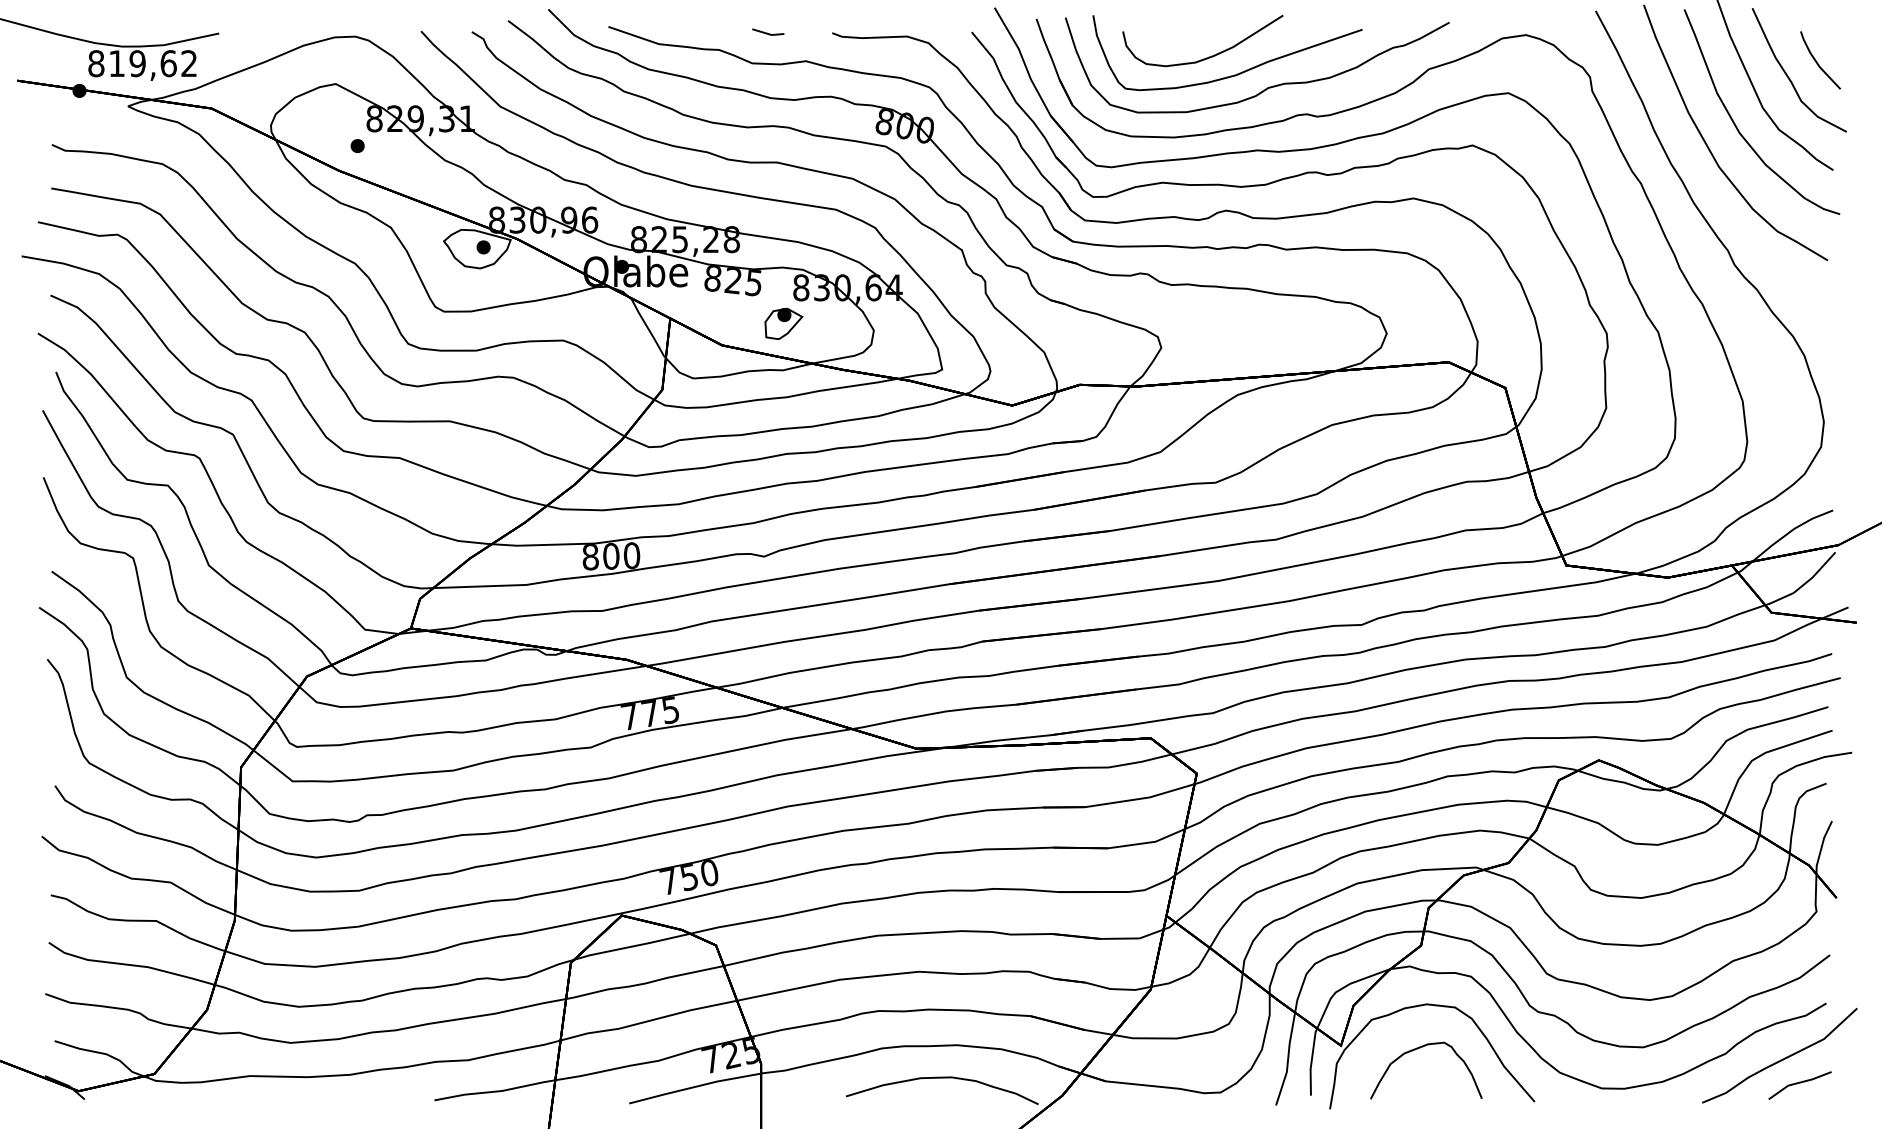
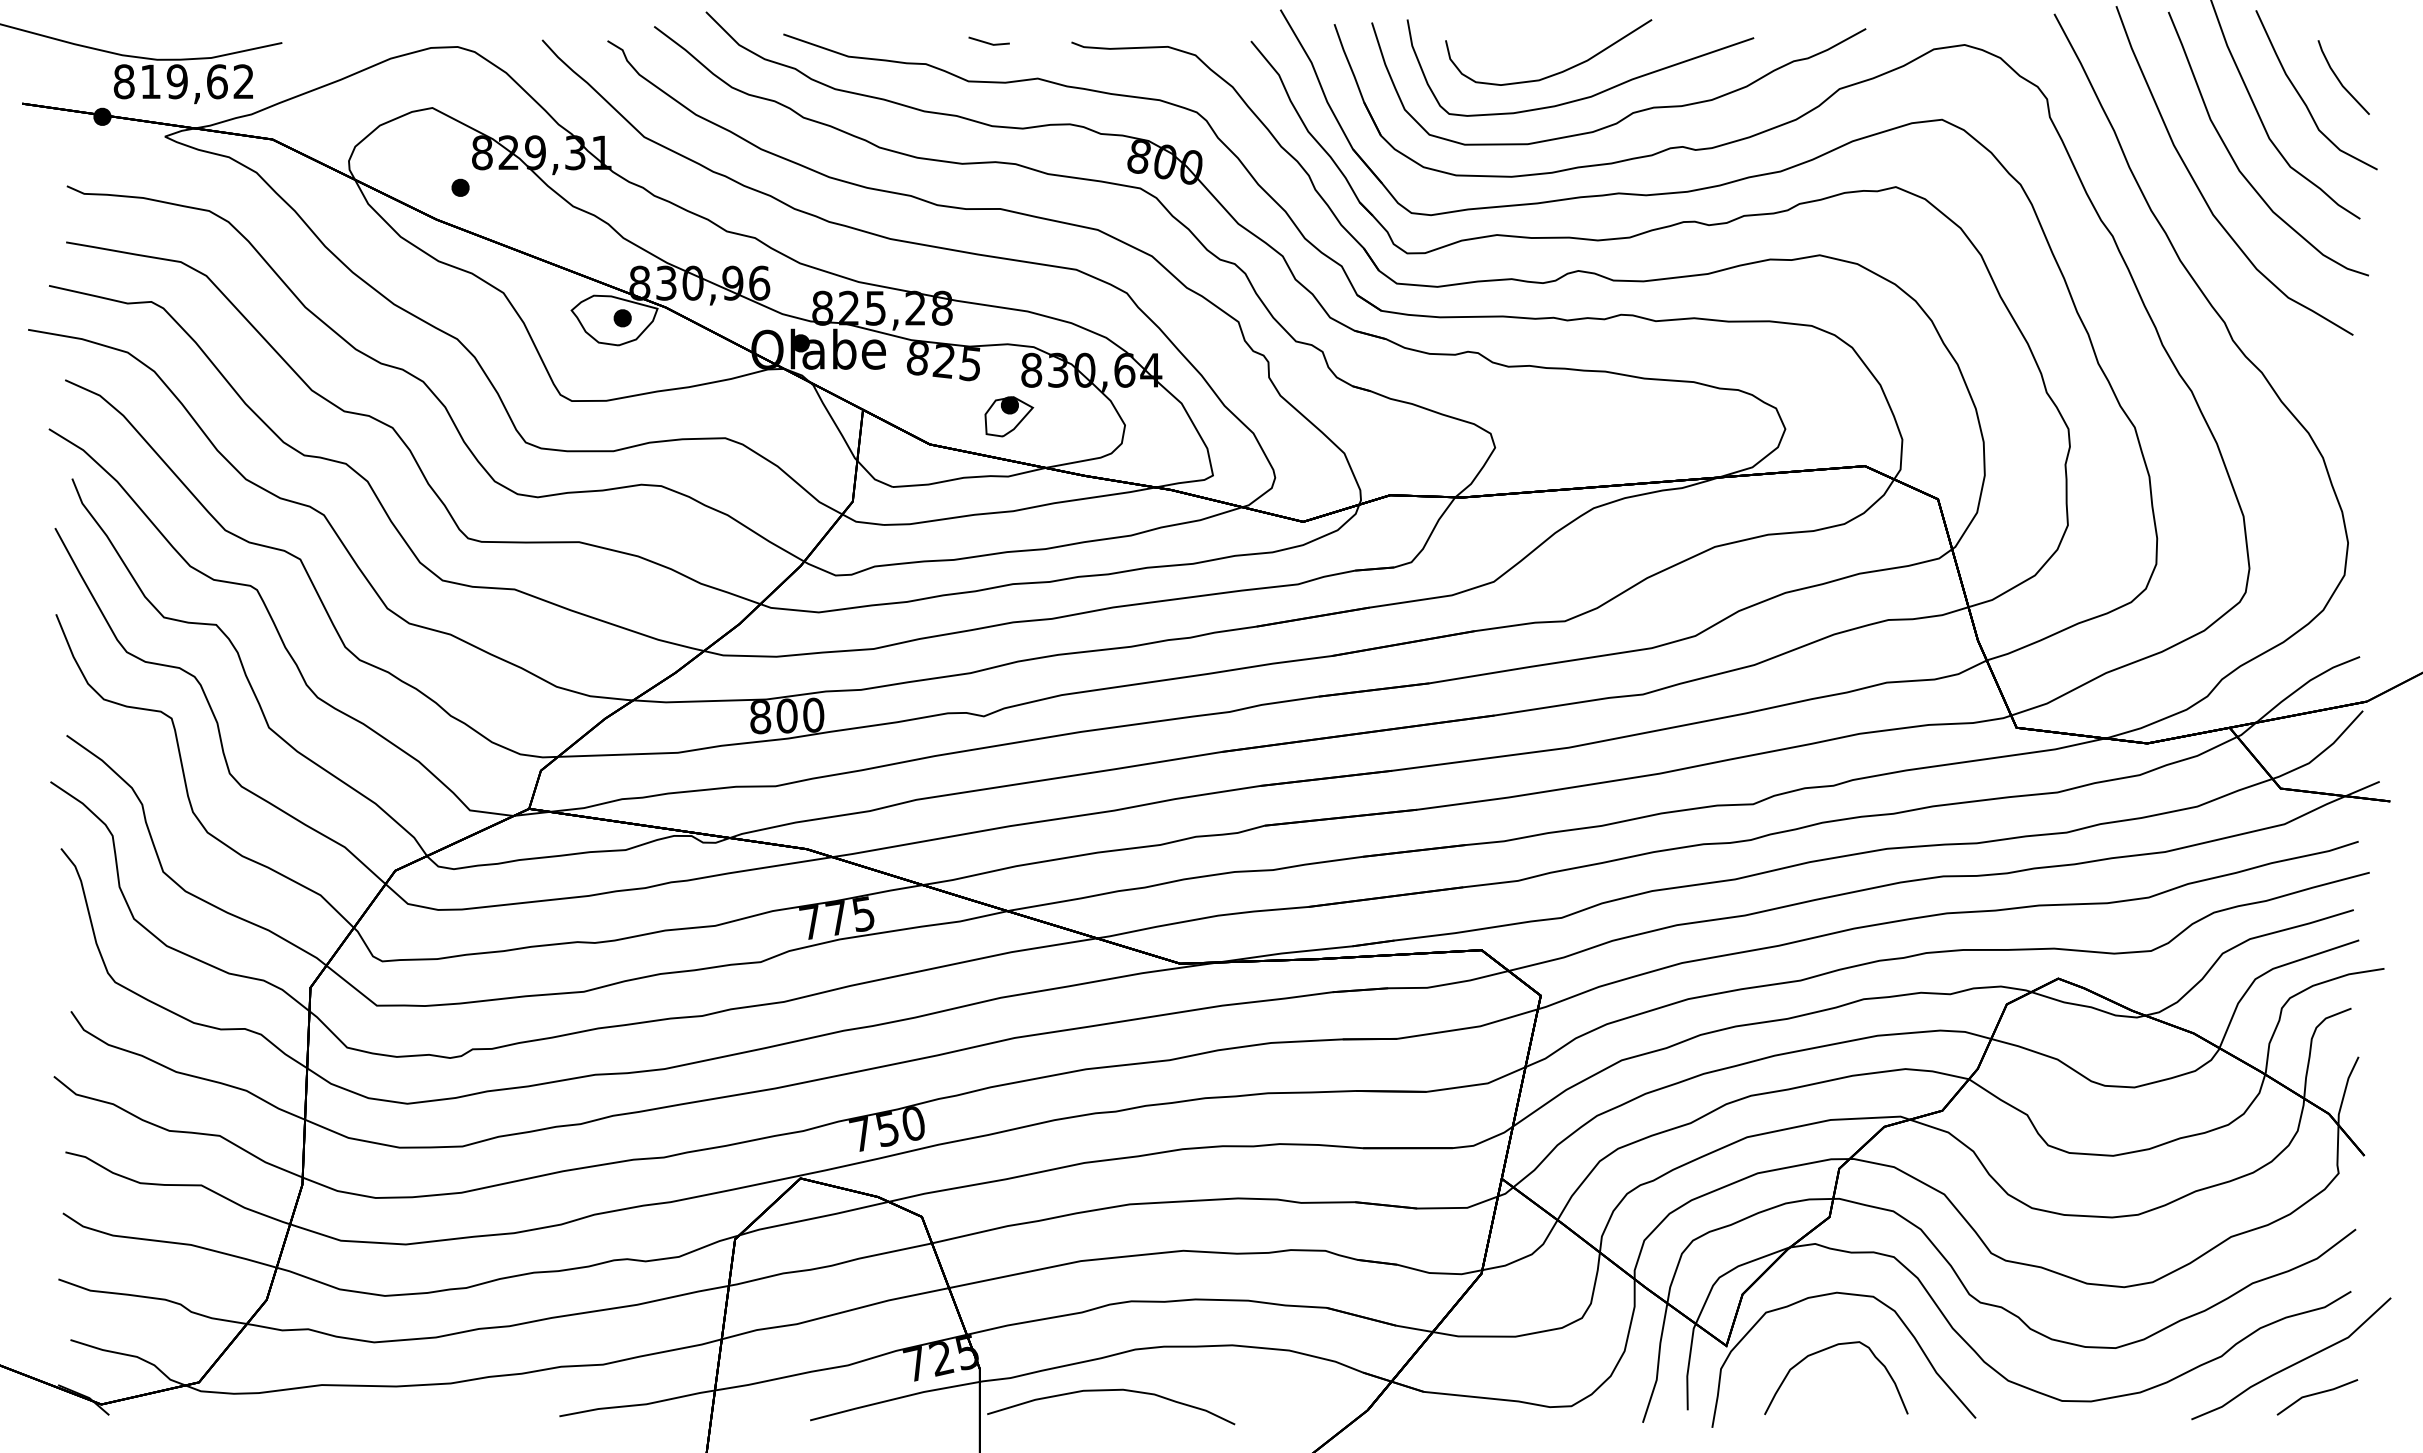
part: (939, 1078) -> (1107, 1391), moved

